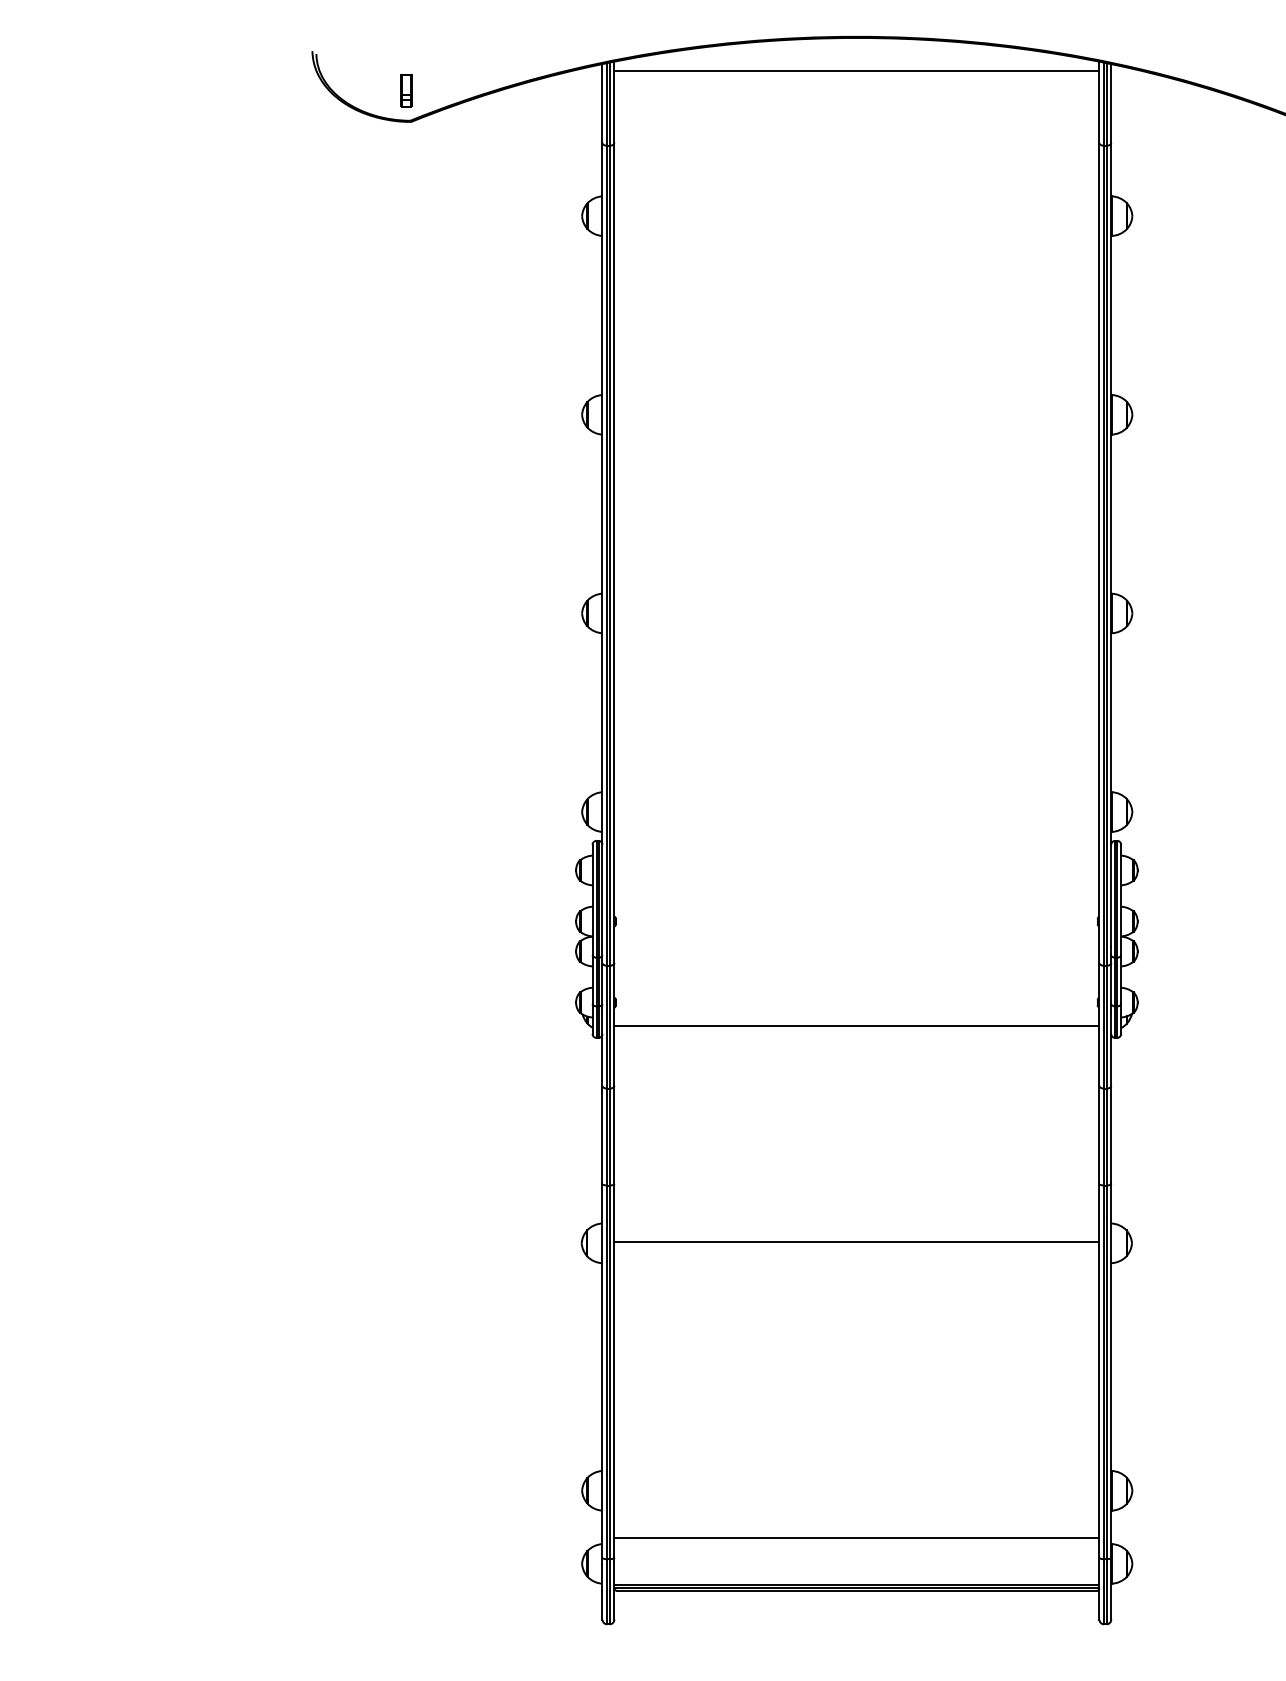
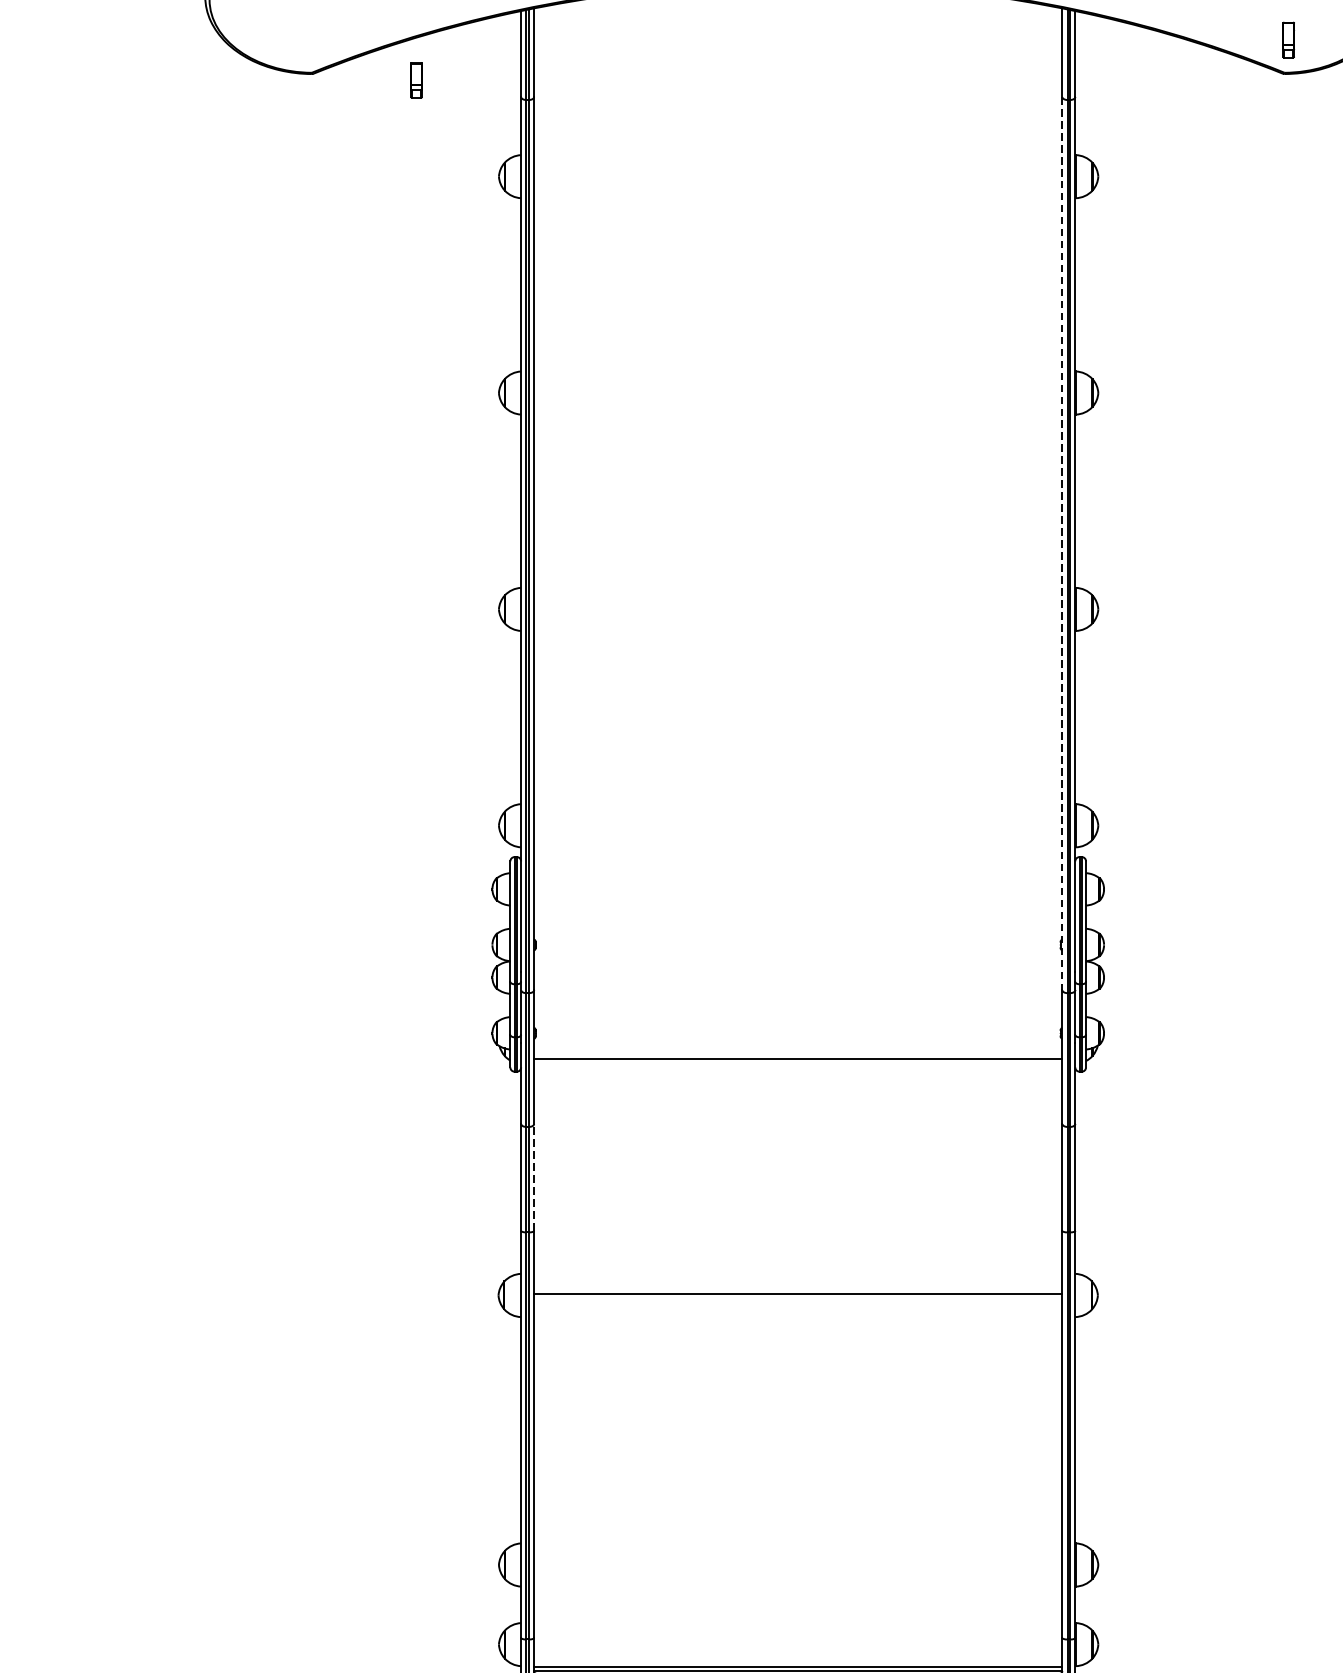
line: (856, 70) -> (797, 18), removed
part: (406, 90) -> (416, 80), moved
line: (1099, 553) -> (1062, 544), solid -> dashed
line: (614, 1134) -> (534, 1176), solid -> dashed
line: (856, 1537) -> (797, 1615), removed

